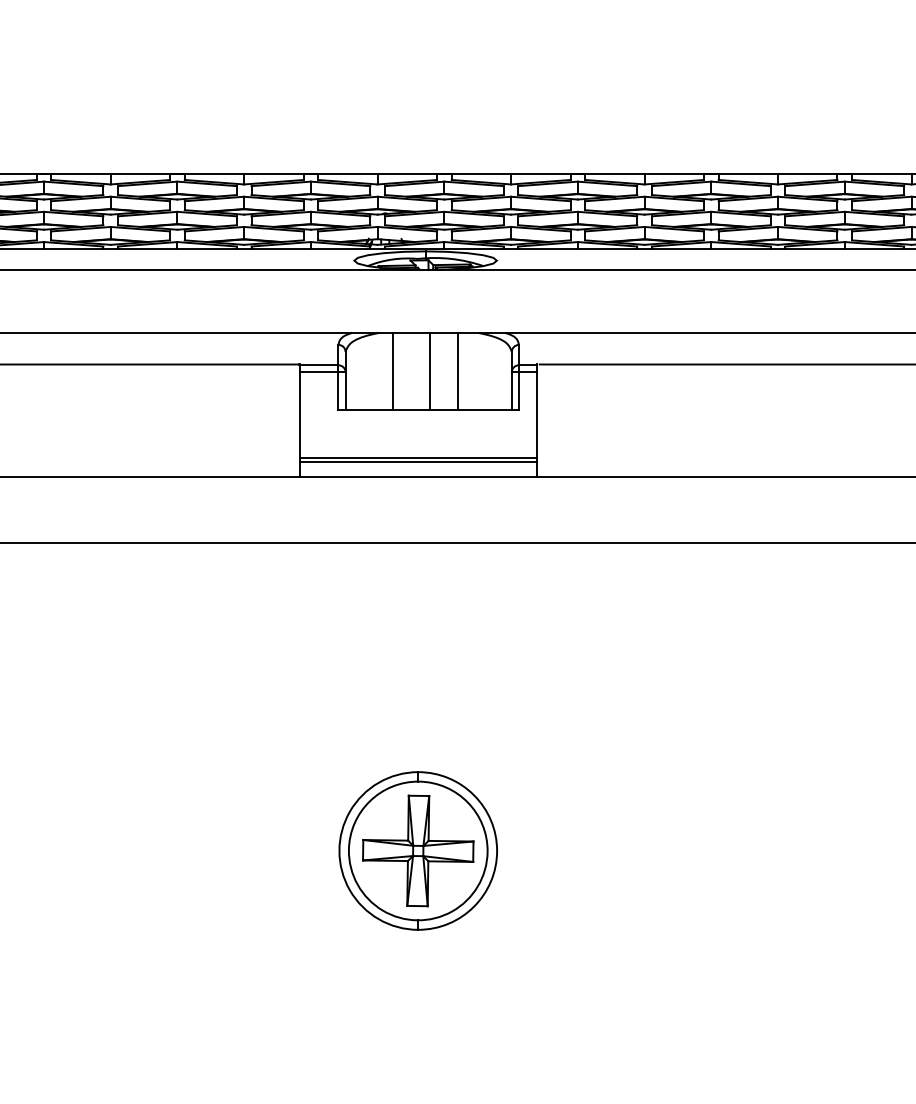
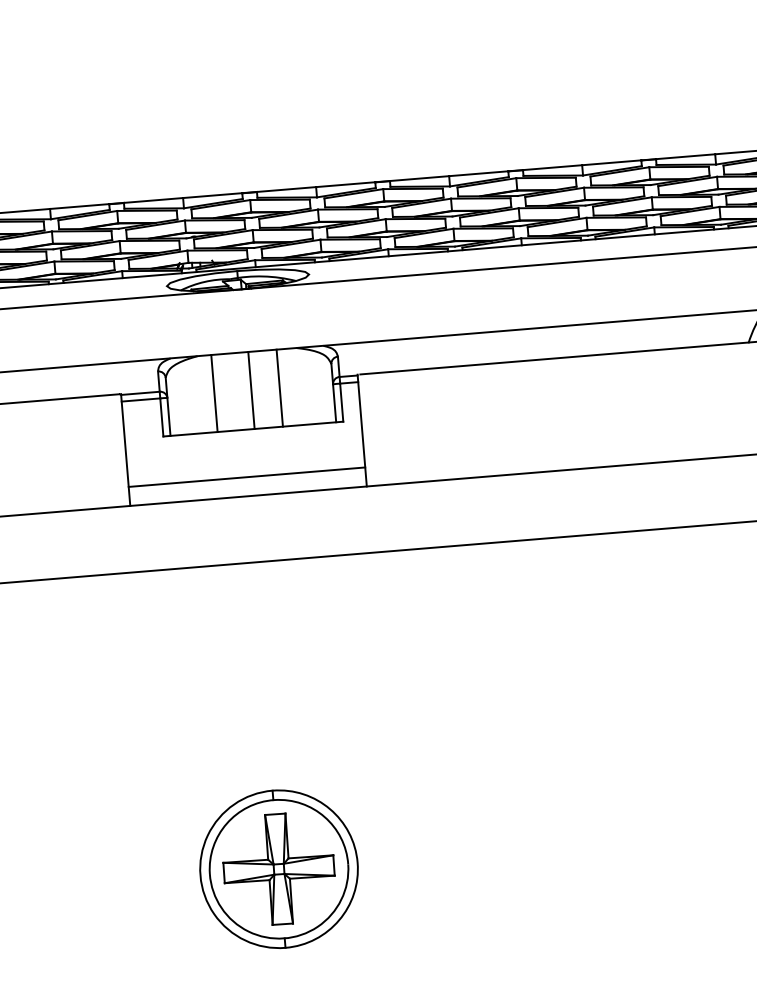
line: (418, 462) -> (247, 482), removed

